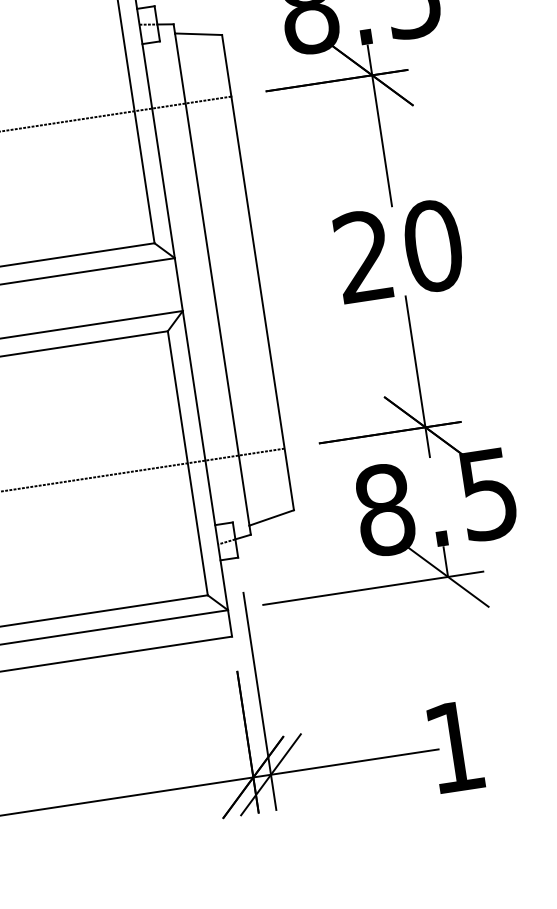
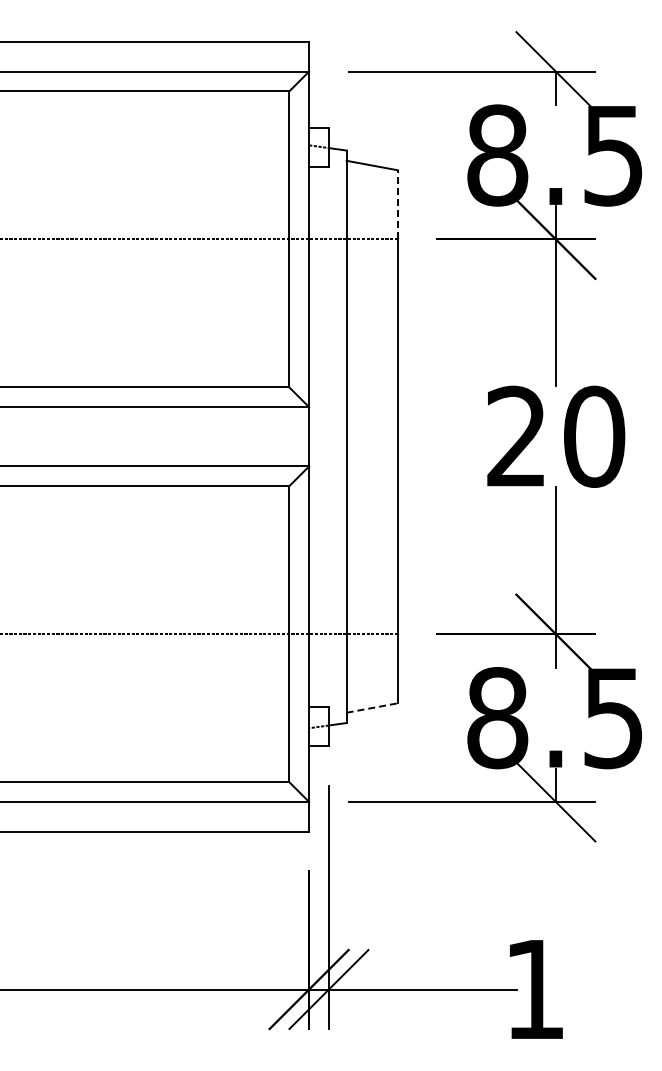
line: (226, 65) -> (397, 204), solid -> dashed
line: (271, 517) -> (372, 707), solid -> dashed

